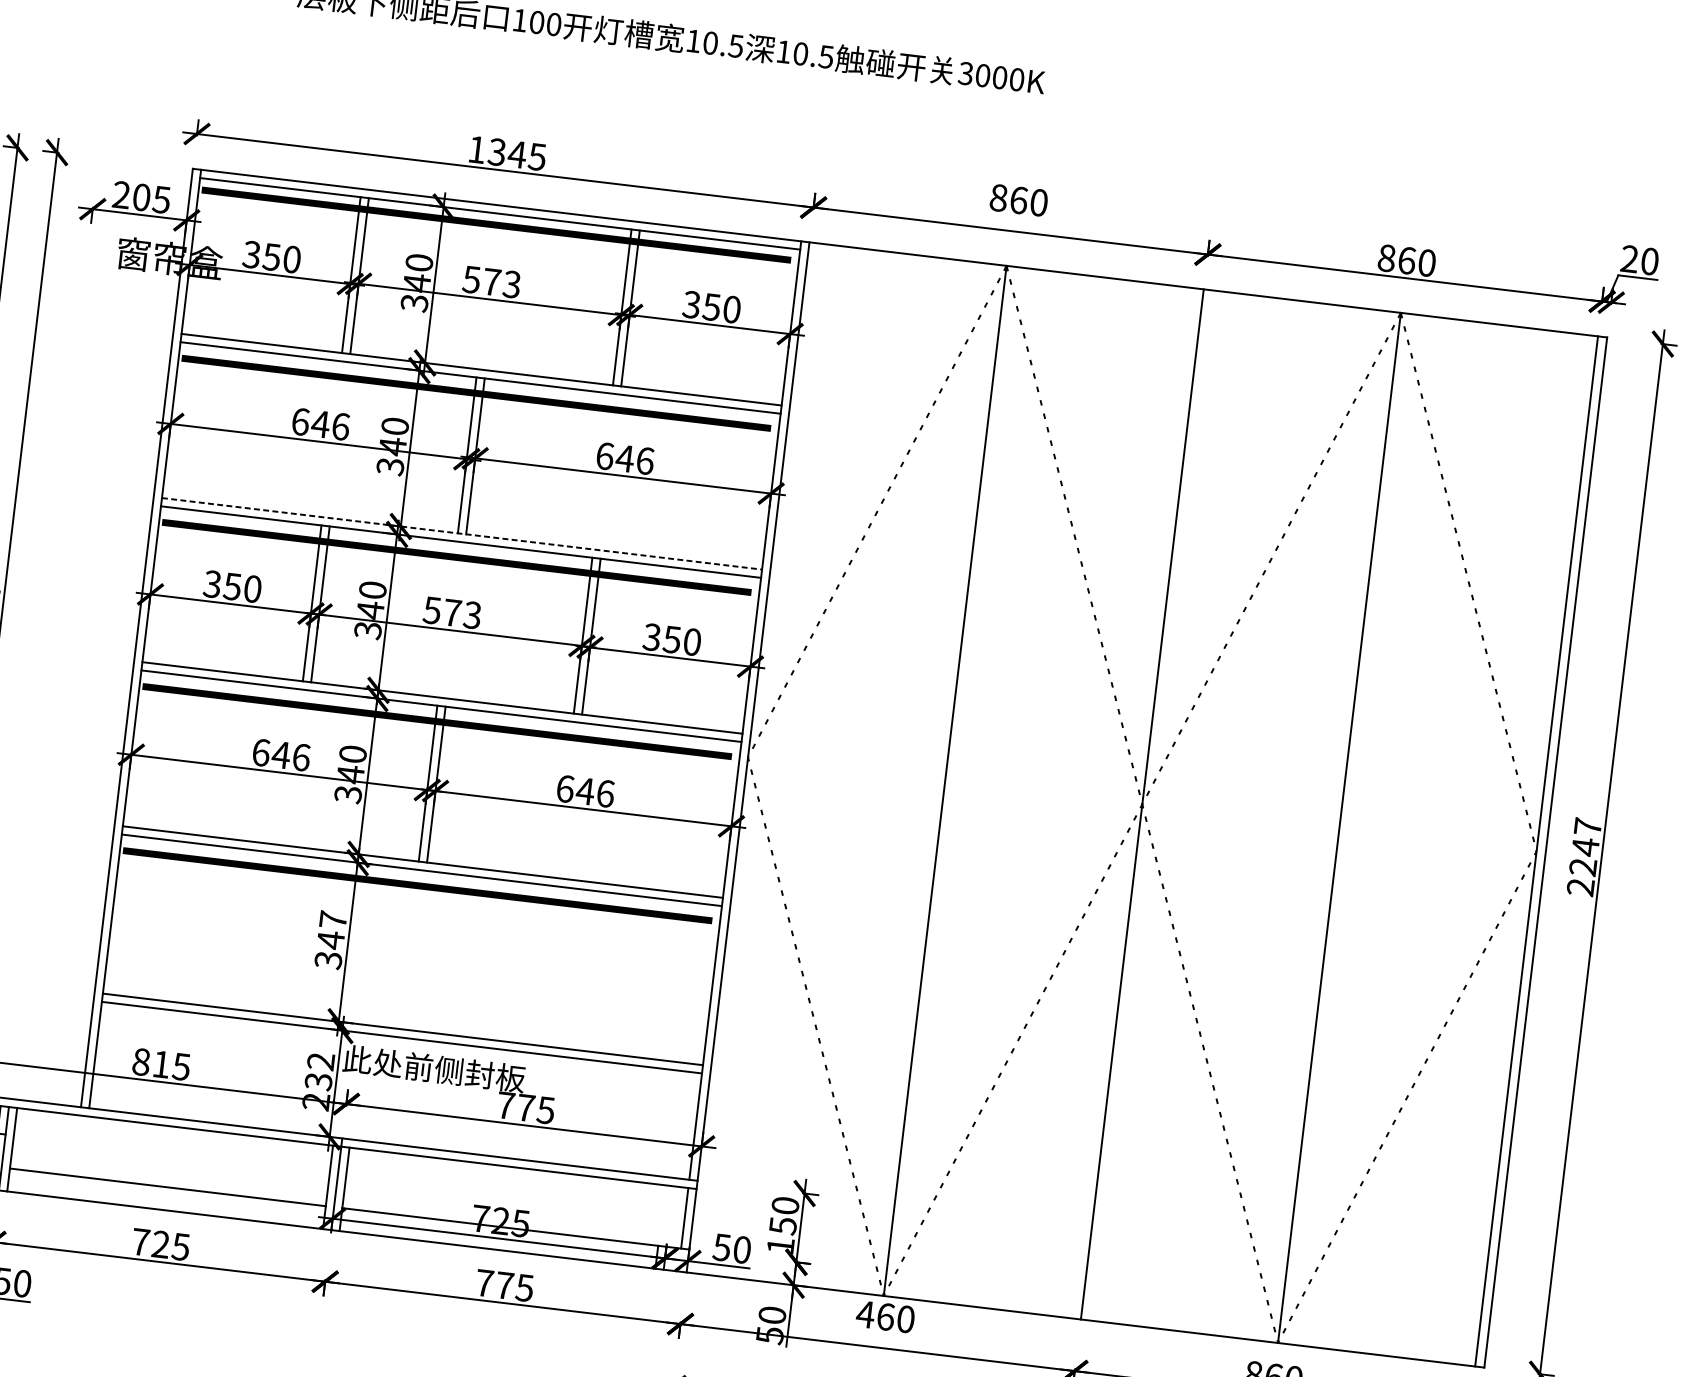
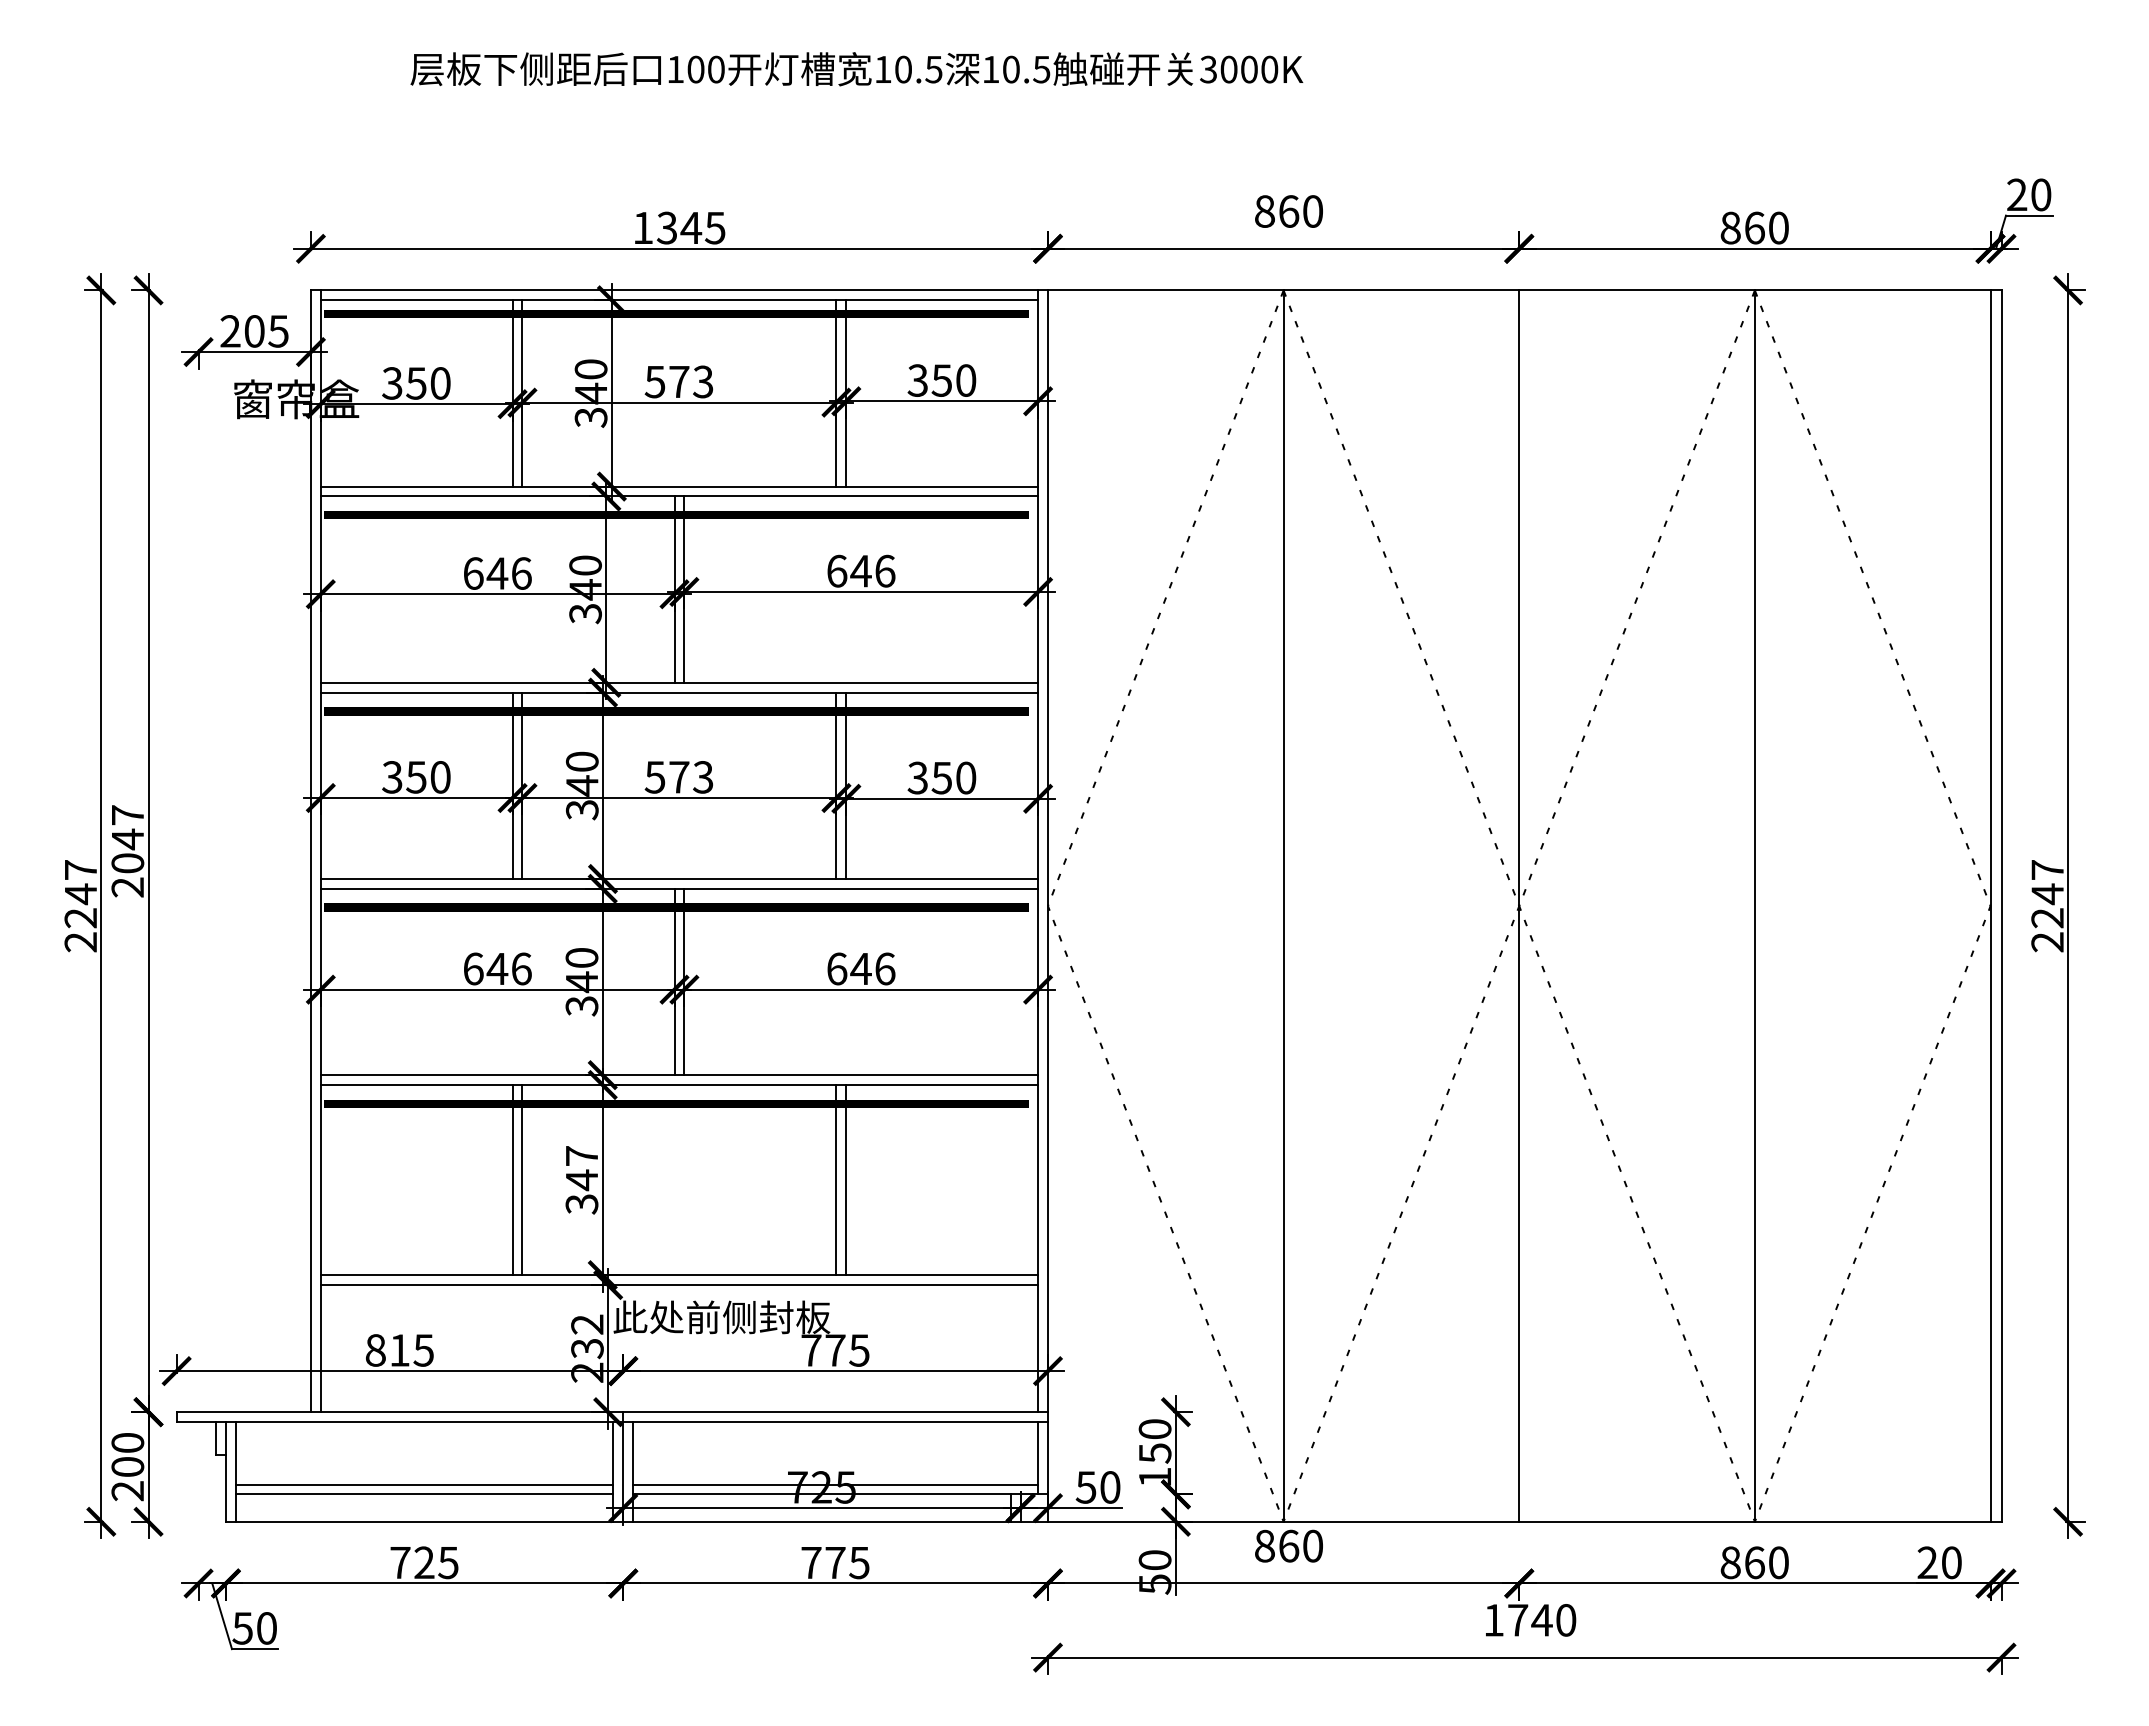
line: (462, 533) -> (679, 682), dashed -> solid
line: (272, 933) -> (512, 1180), added
line: (281, 934) -> (522, 1180), added
line: (543, 965) -> (836, 1180), added
line: (552, 966) -> (846, 1180), added
line: (168, 1179) -> (424, 1484), added
line: (512, 1220) -> (835, 1484), added
text: (865, 1313) -> (1264, 1545), 460 -> 860

